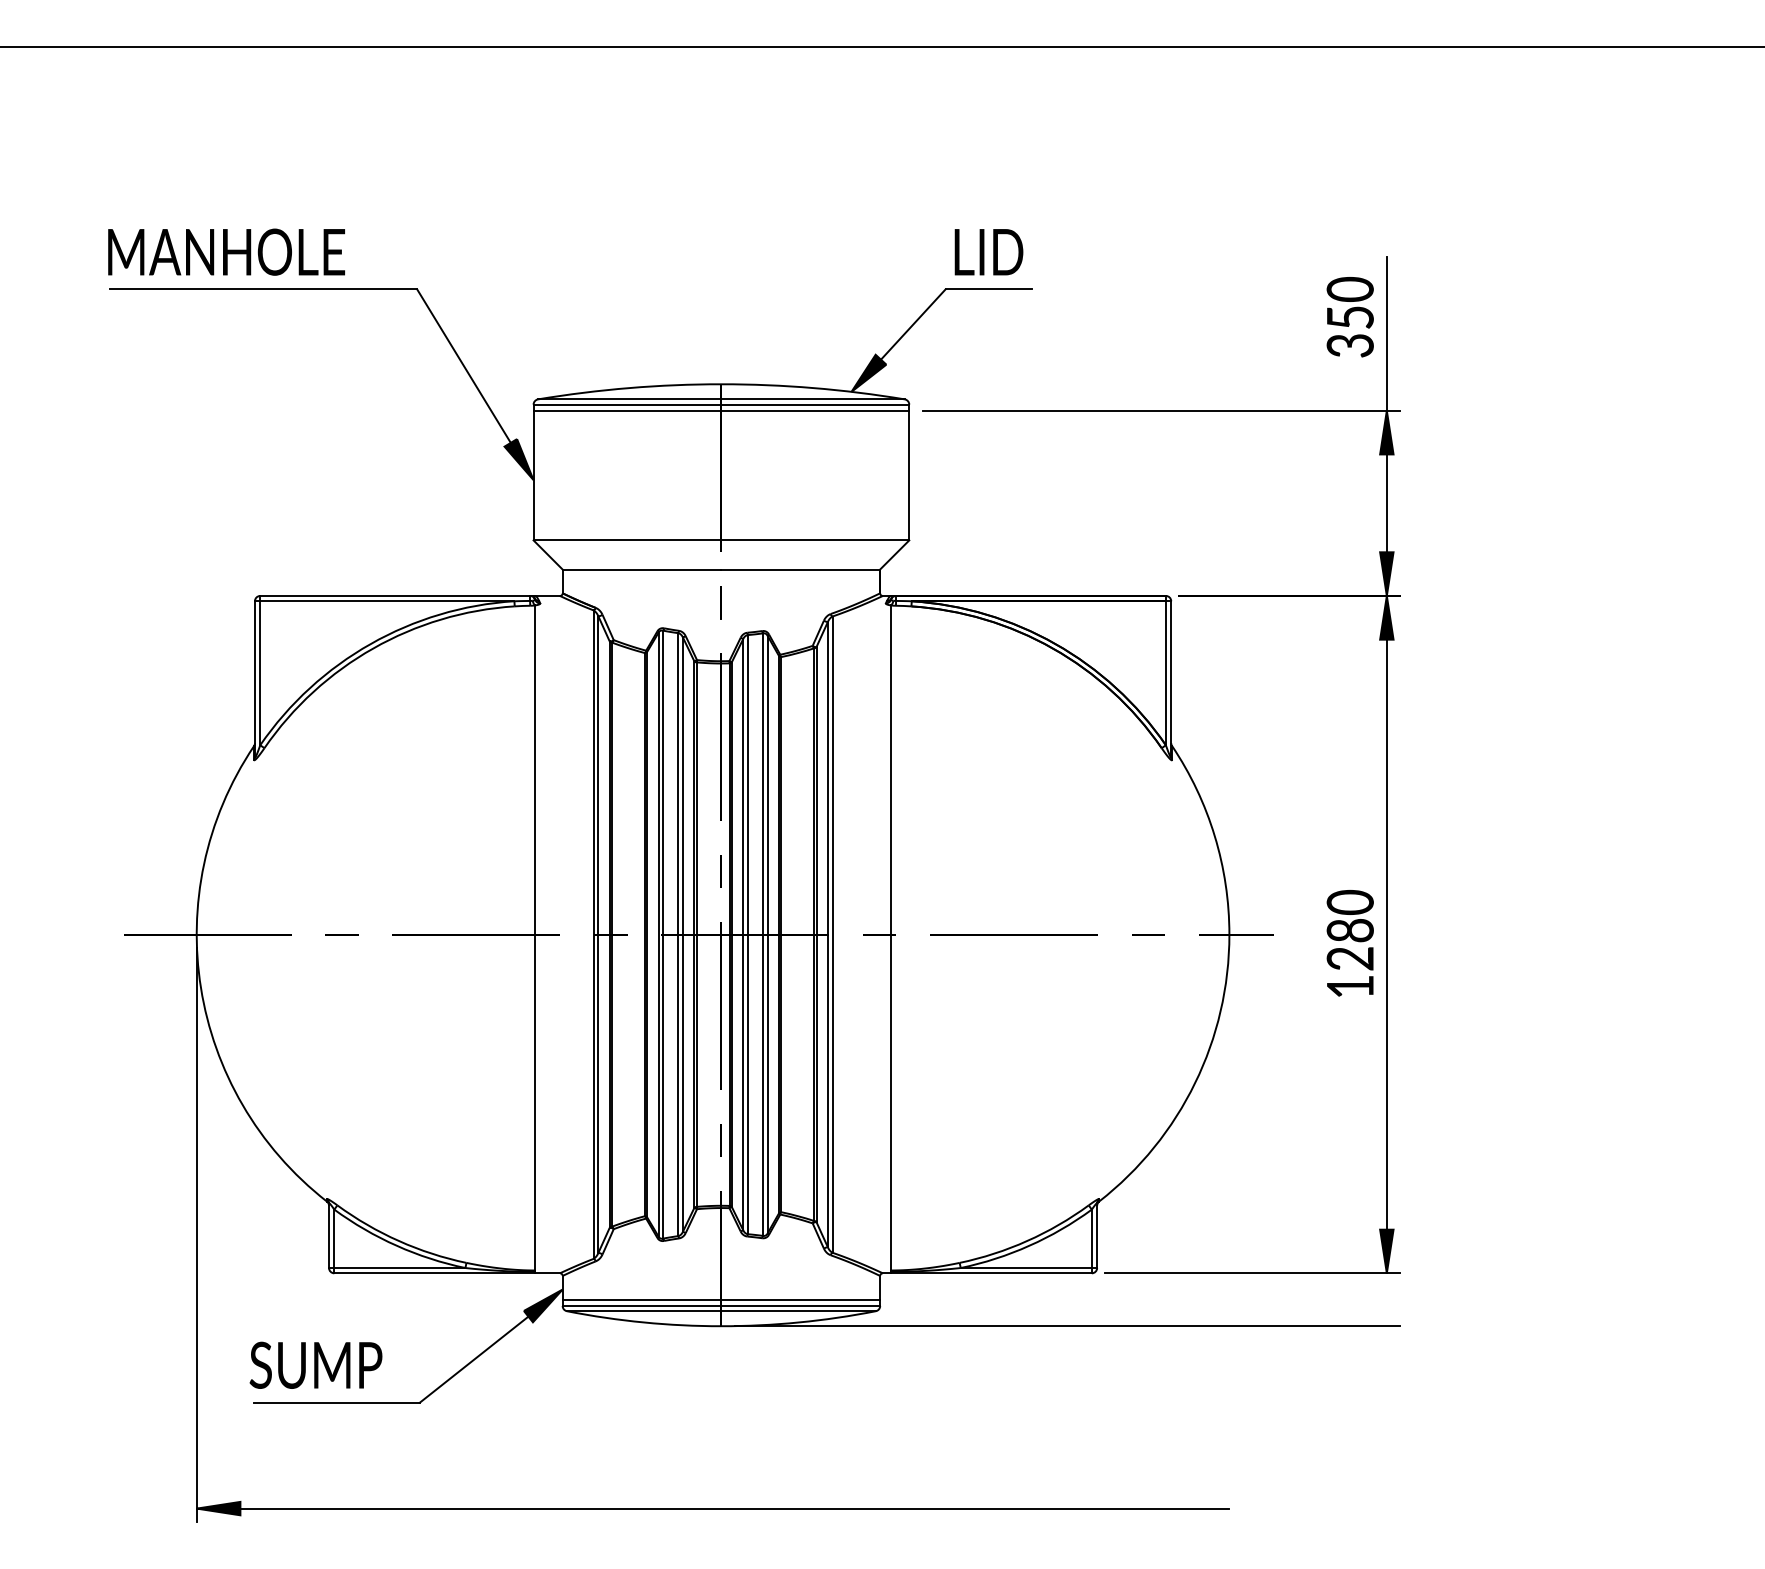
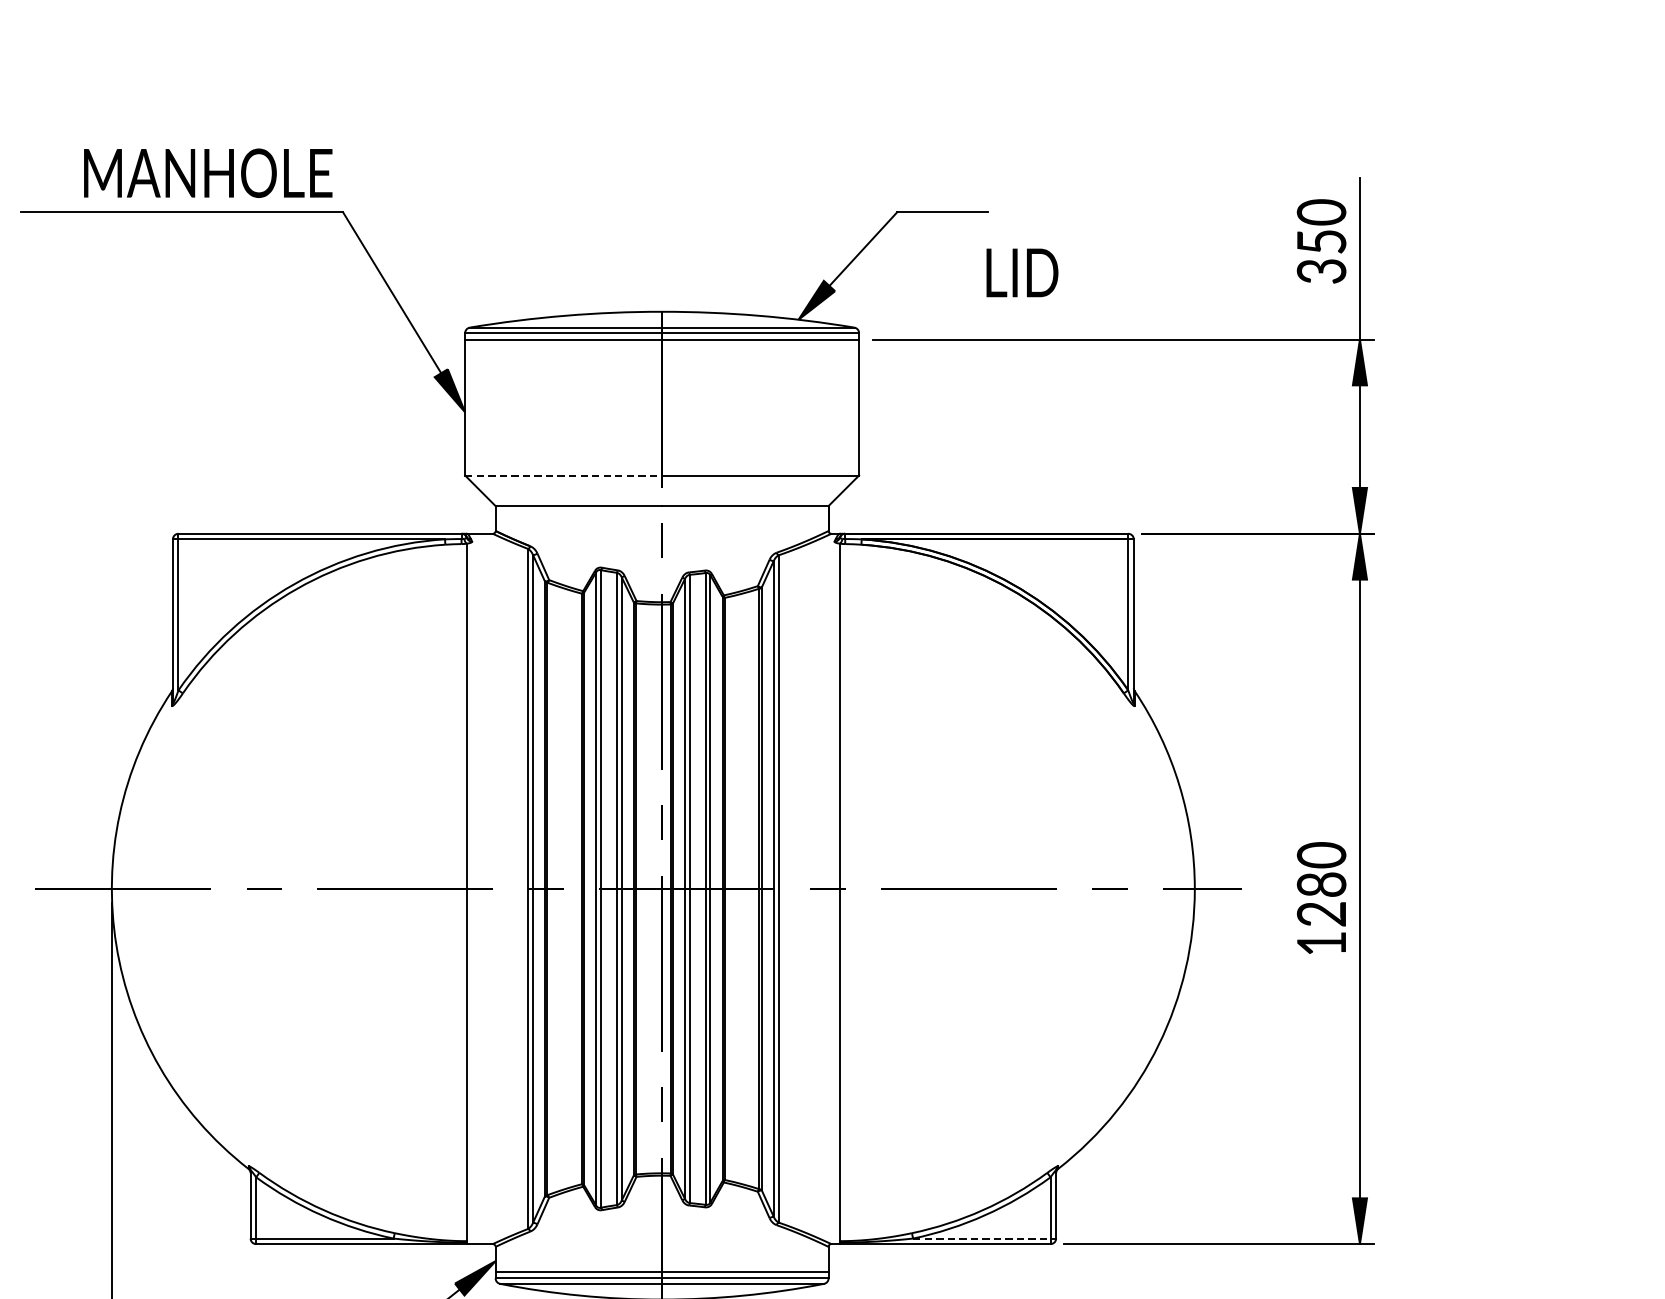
text: (226, 251) -> (208, 172), moved
text: (988, 252) -> (1021, 273), moved
line: (627, 540) -> (563, 475), solid -> dashed
line: (1026, 1268) -> (982, 1239), solid -> dashed

